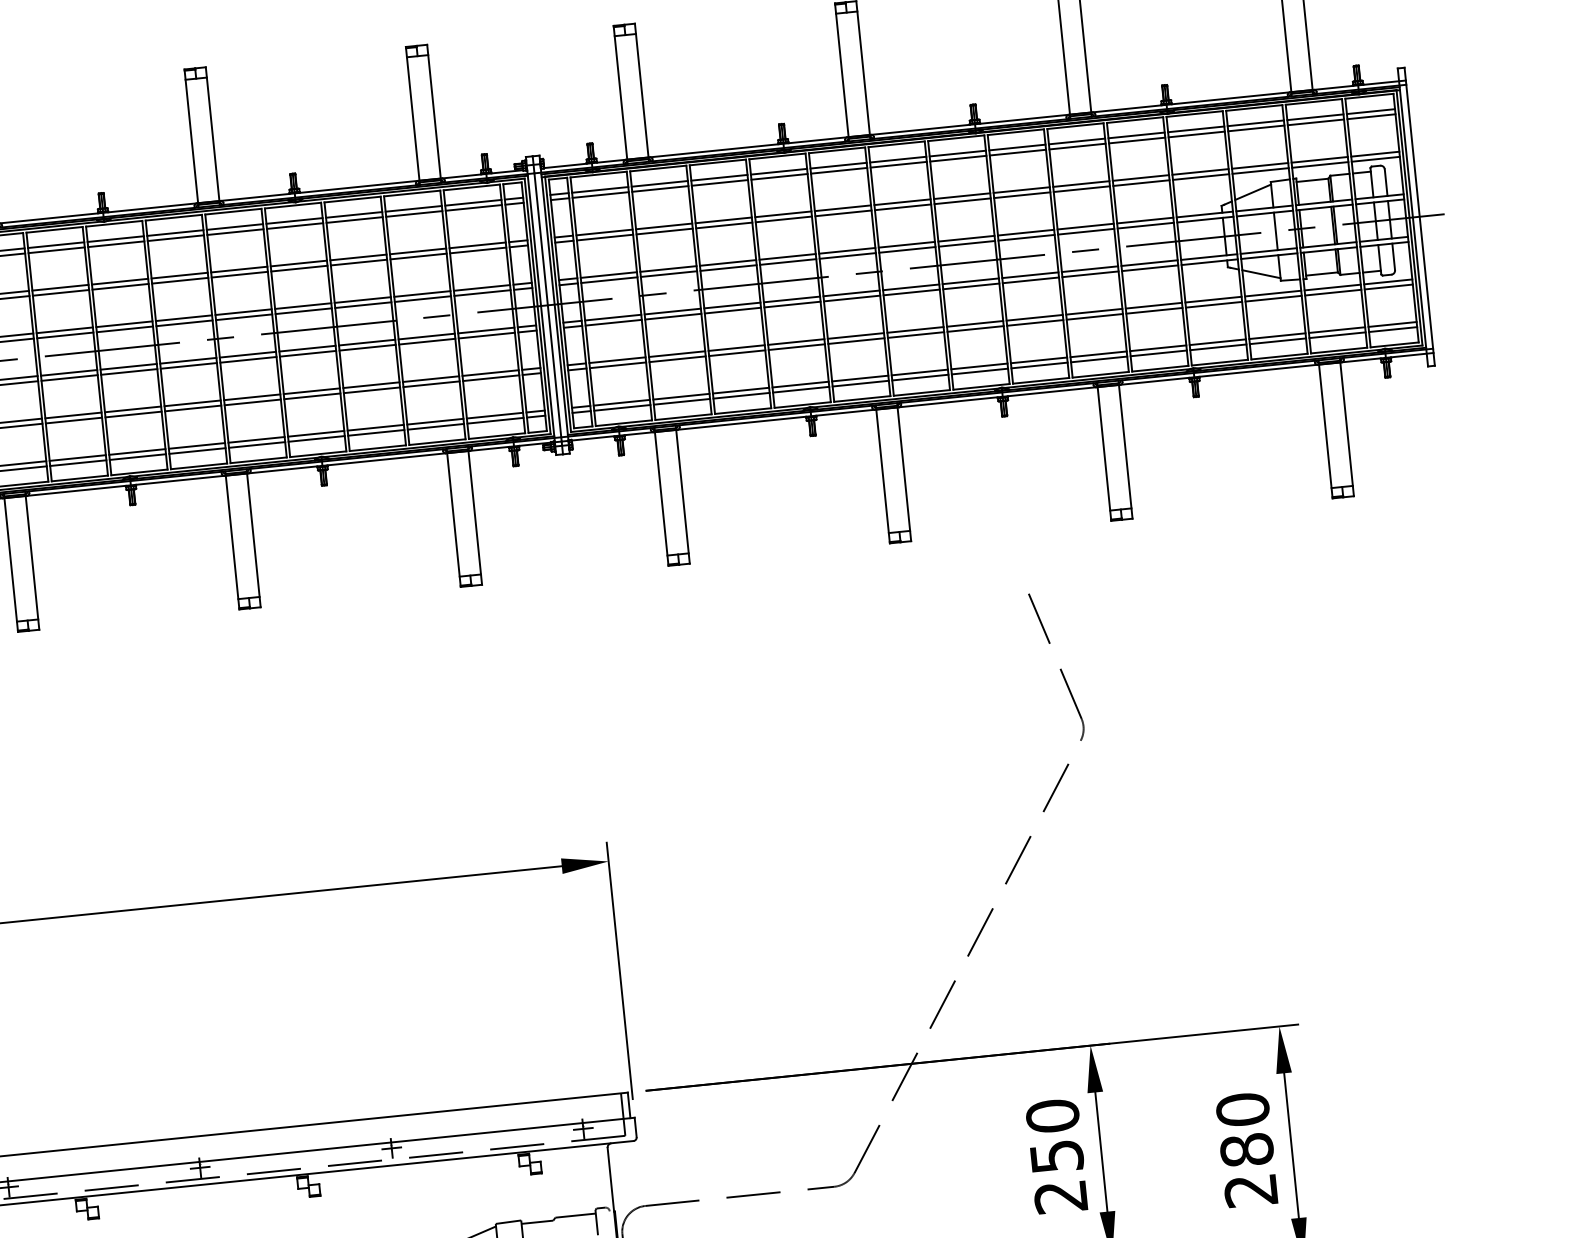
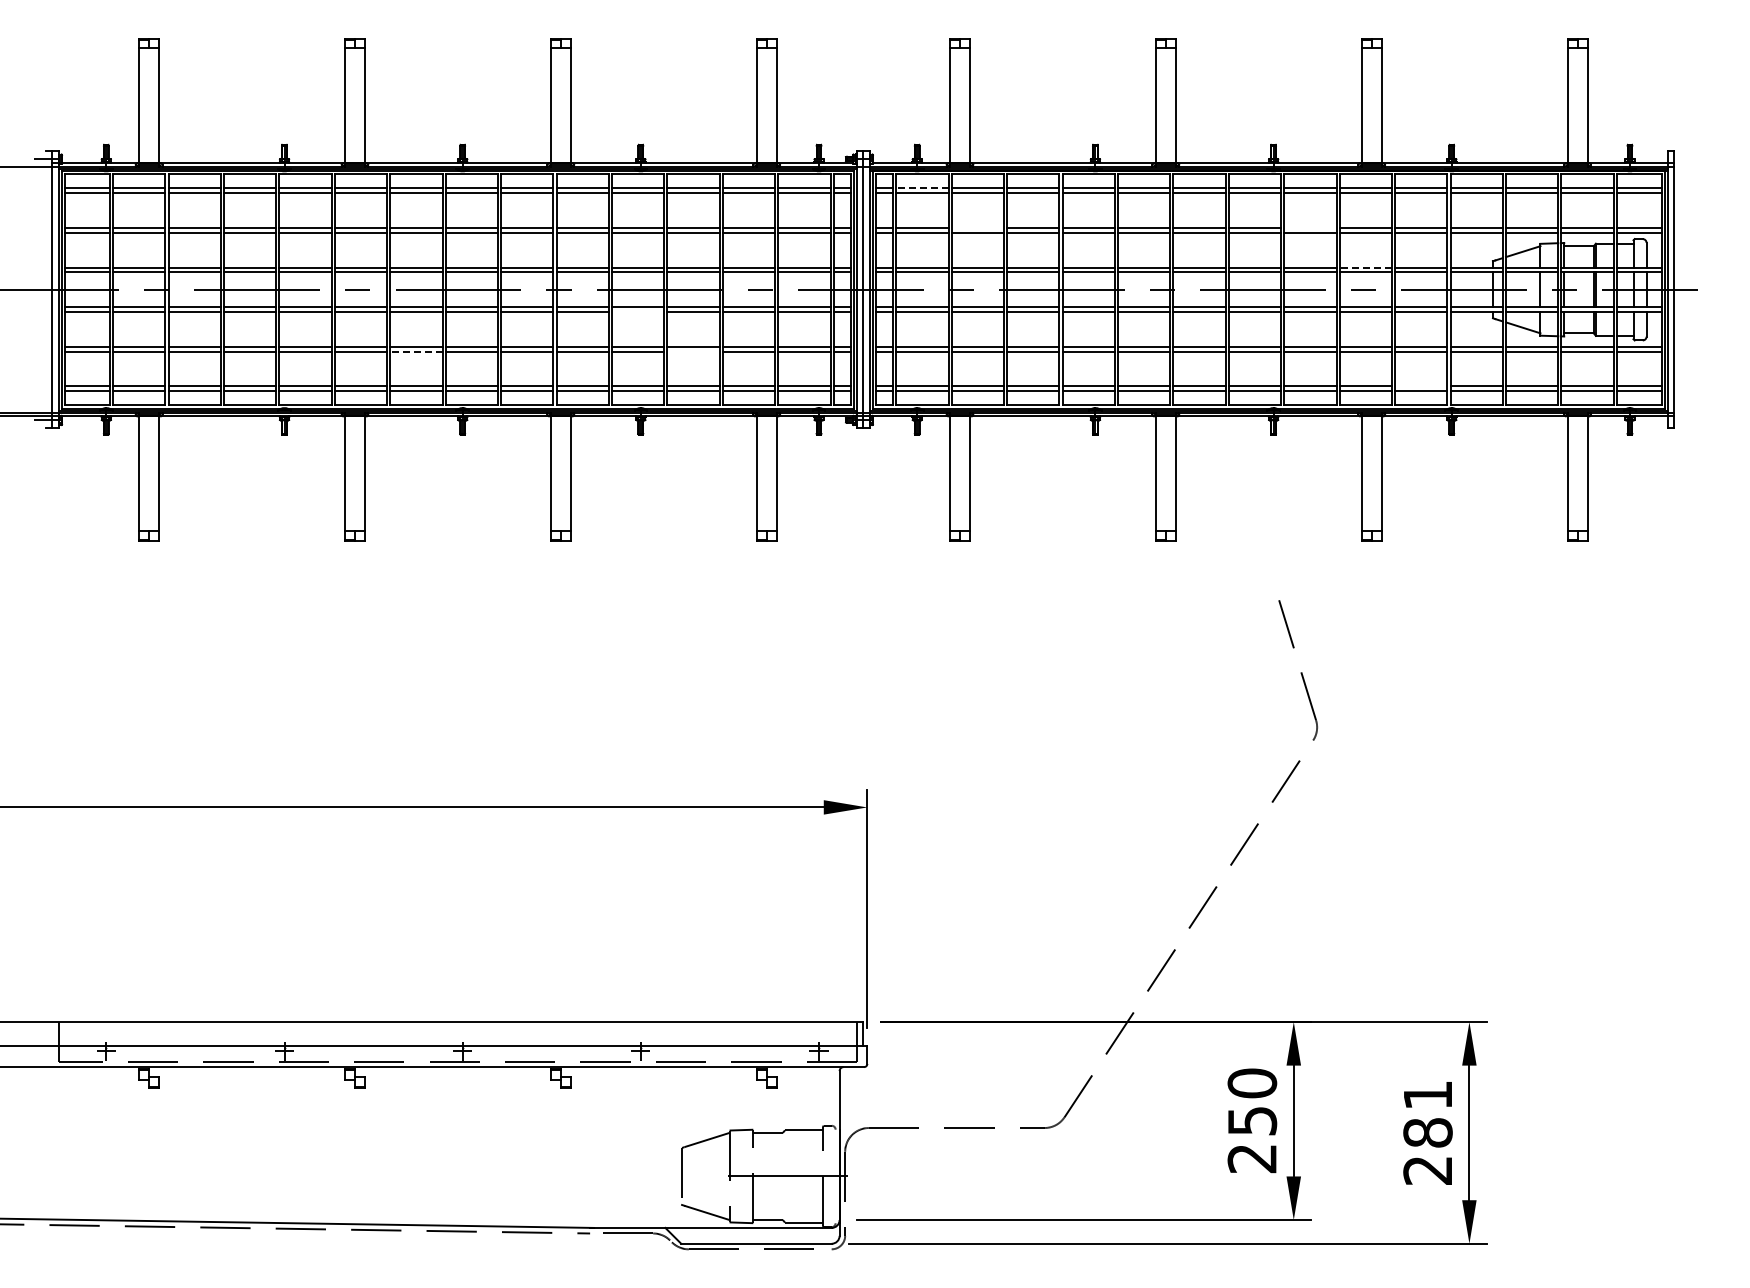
line: (599, 190) -> (921, 188), solid -> dashed
line: (1021, 190) -> (1310, 228), removed
line: (663, 226) -> (977, 228), removed
line: (1085, 226) -> (1365, 267), solid -> dashed
line: (1158, 348) -> (1421, 386), removed
line: (307, 353) -> (637, 311), removed
line: (371, 390) -> (693, 351), removed
line: (73, 420) -> (415, 351), solid -> dashed
text: (1242, 1110) -> (1427, 1095), 280 -> 281

